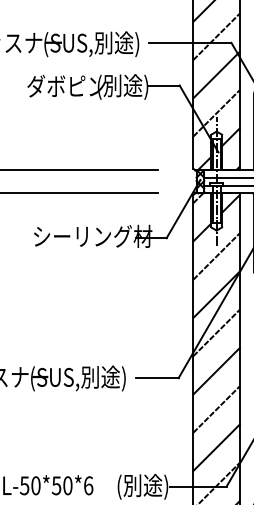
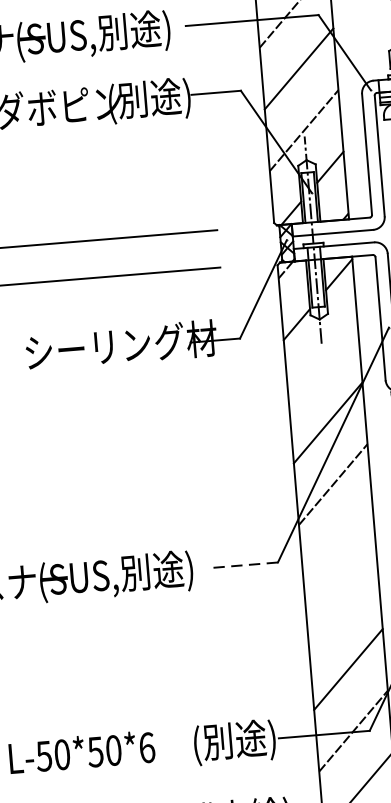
line: (216, 256) -> (322, 361), removed
line: (216, 371) -> (338, 546), removed
line: (156, 378) -> (242, 565), solid -> dashed
line: (216, 409) -> (343, 607), removed

